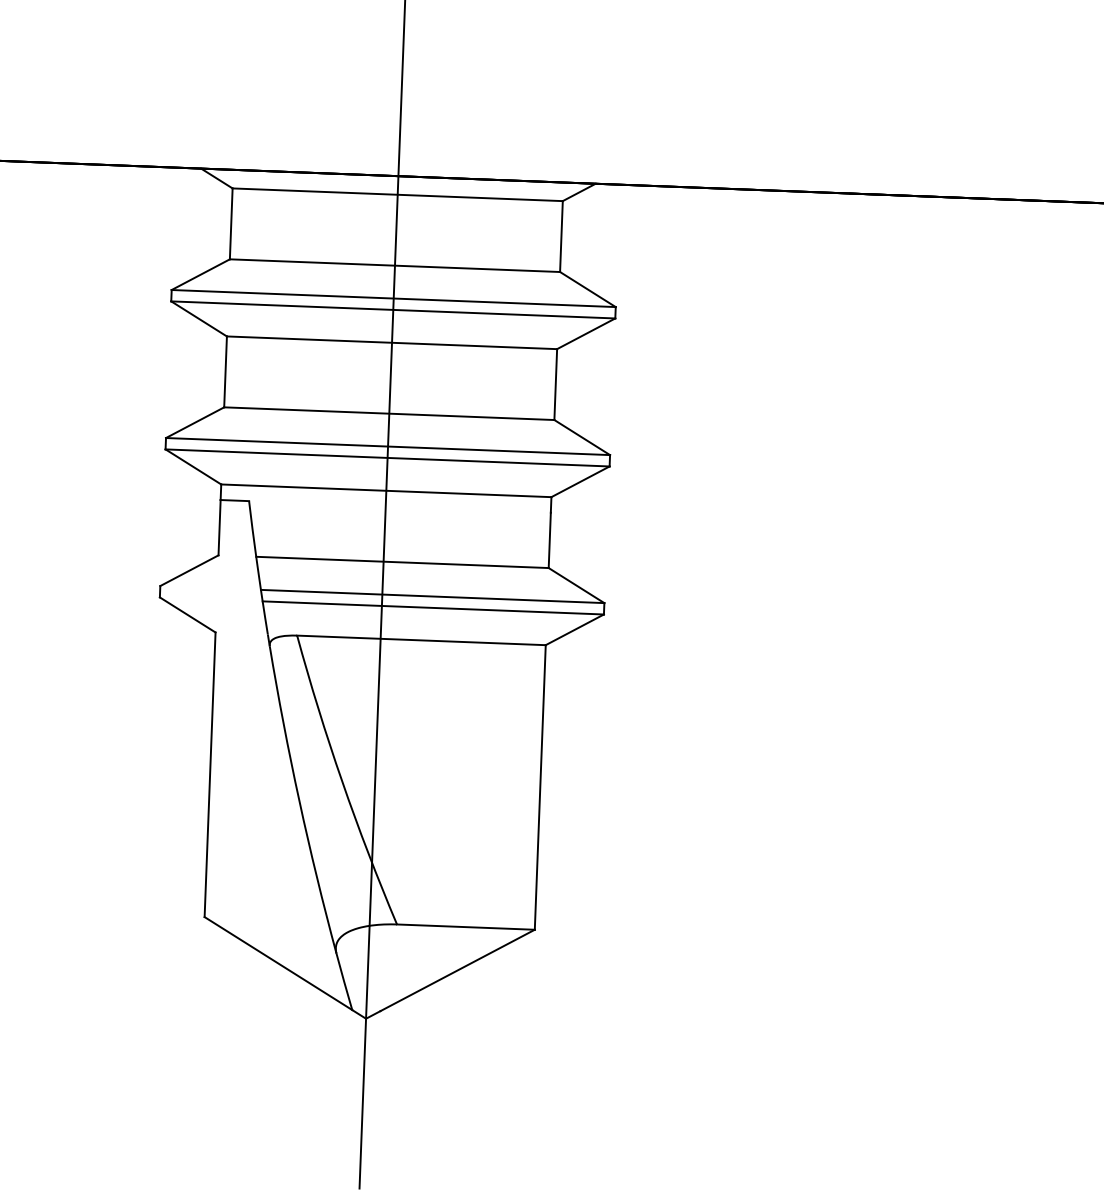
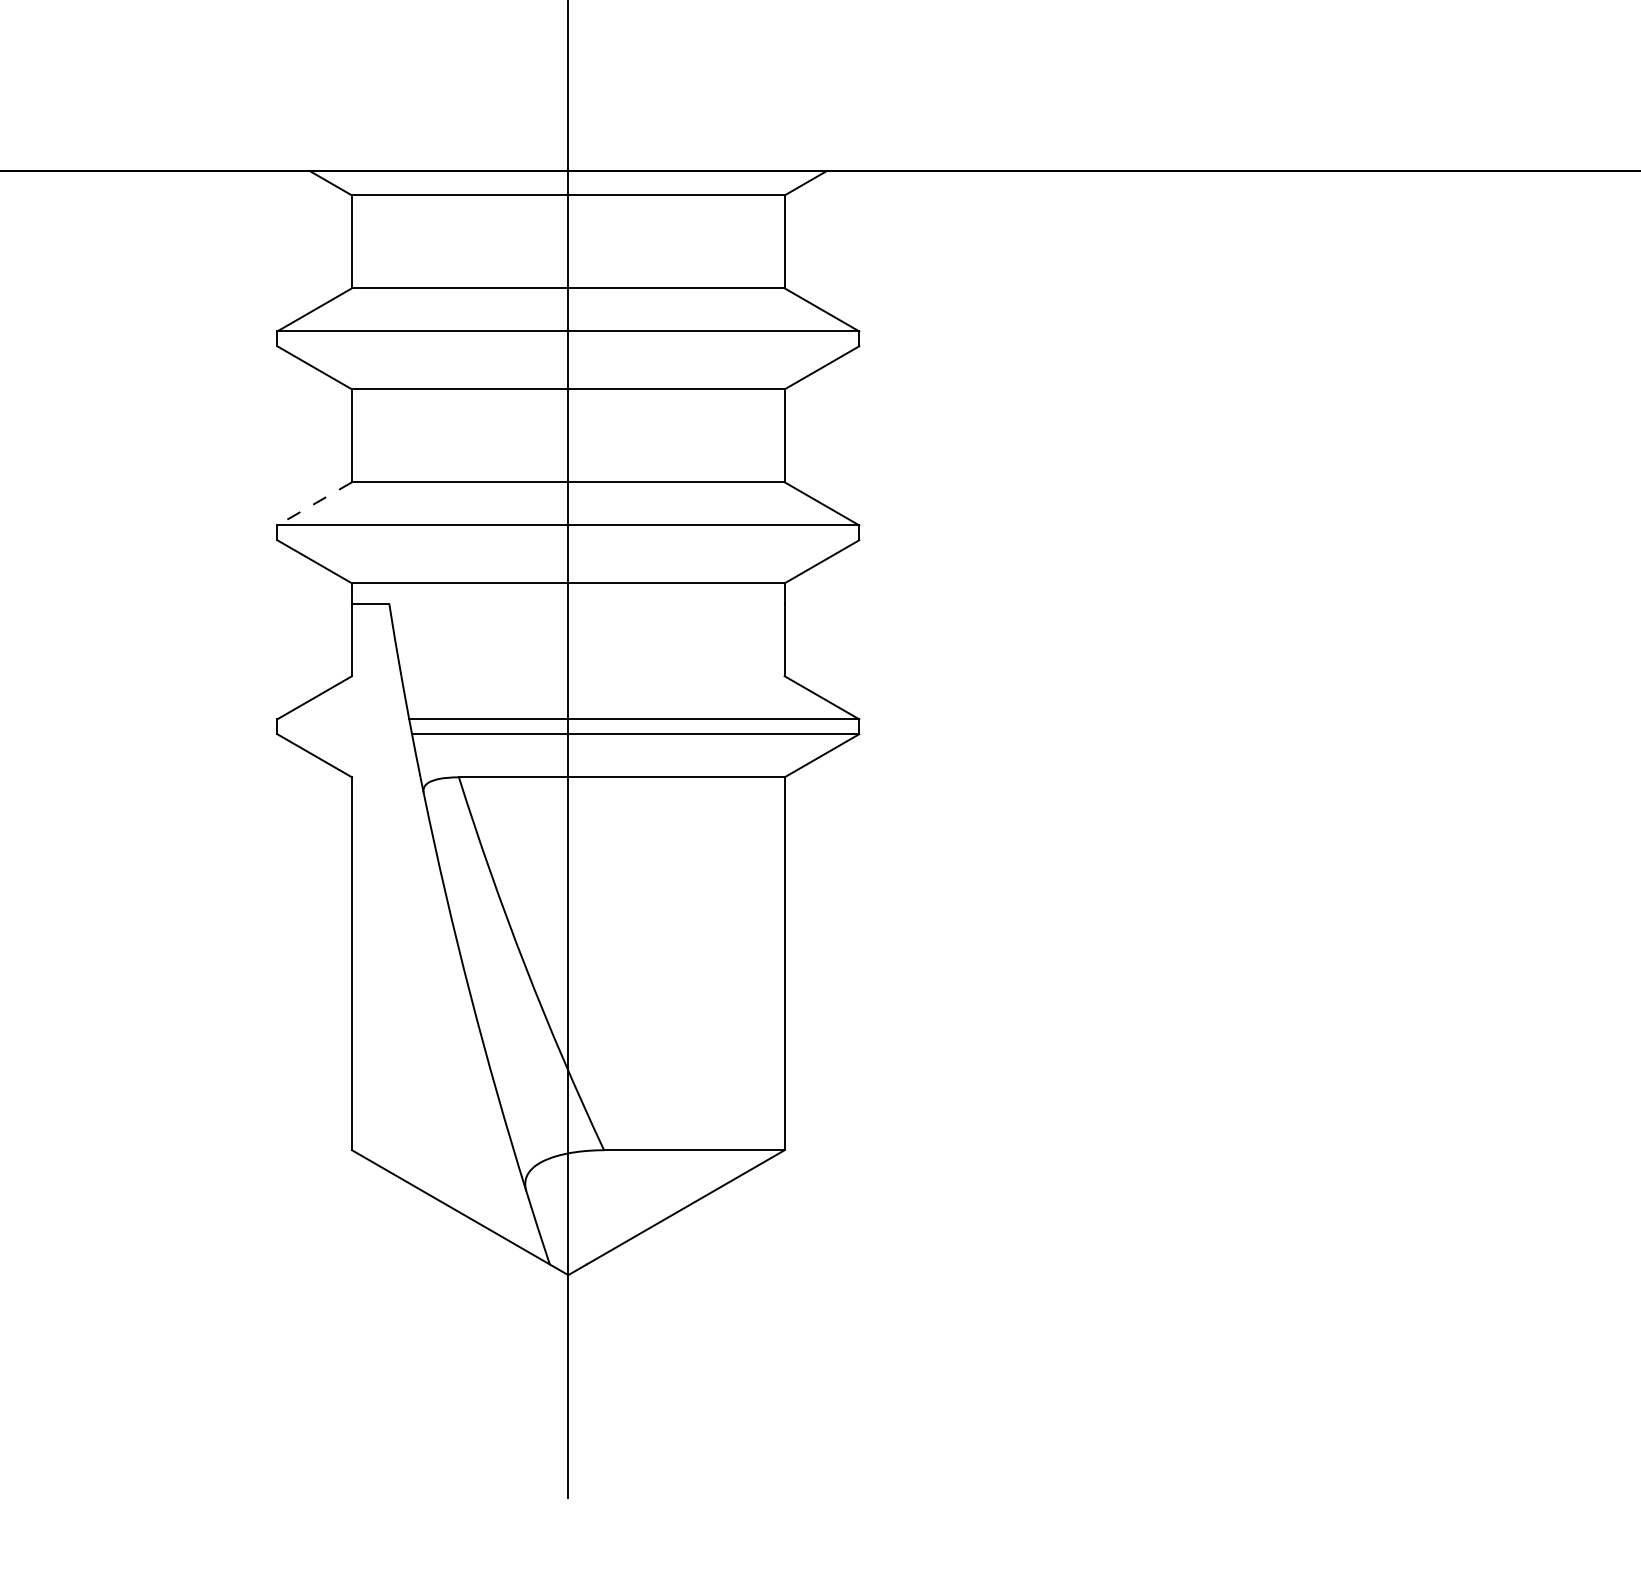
line: (393, 310) -> (568, 346), removed
line: (194, 423) -> (314, 504), solid -> dashed
line: (387, 458) -> (568, 540), removed
line: (402, 562) -> (592, 676), removed

